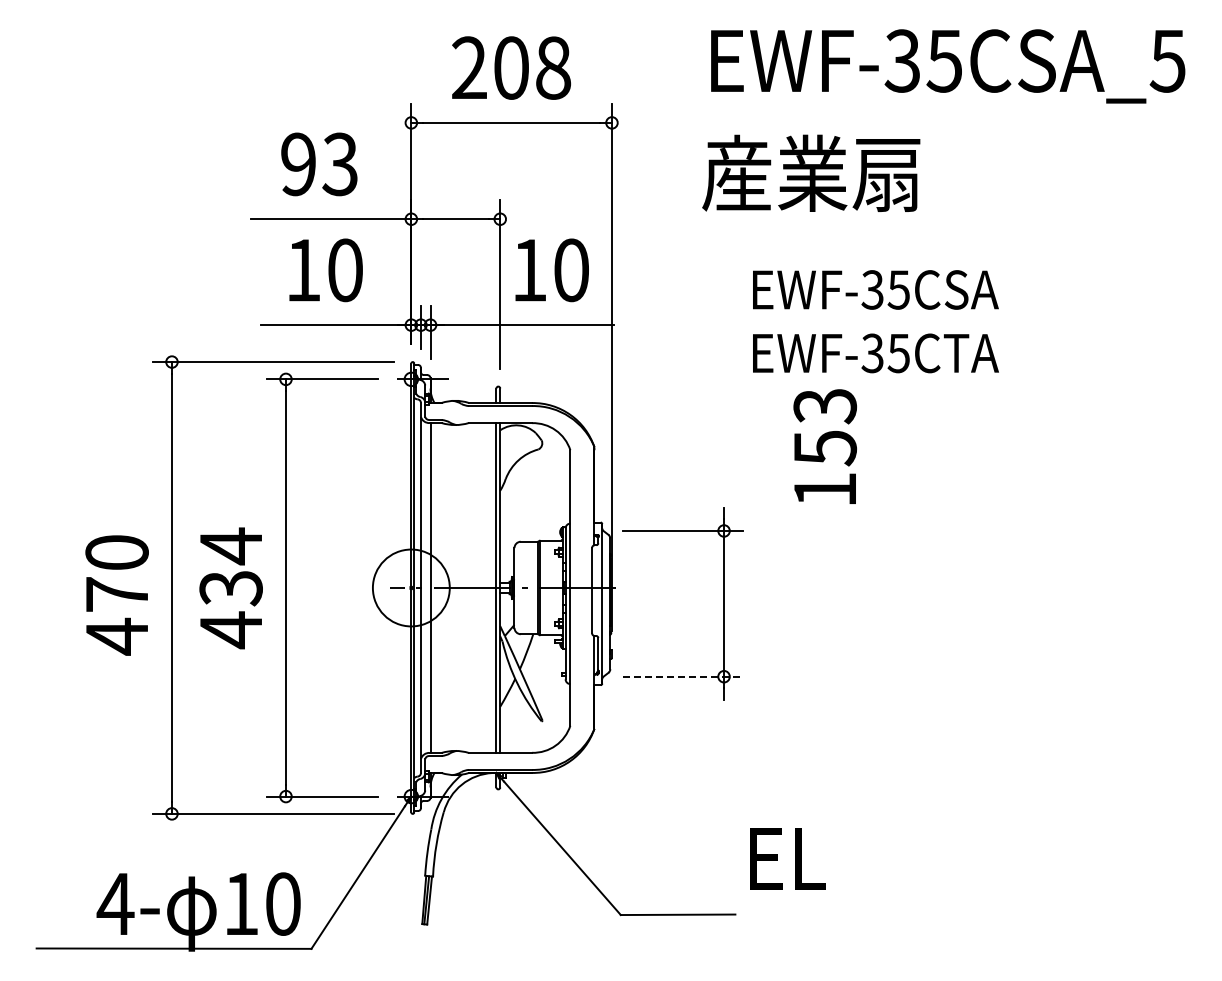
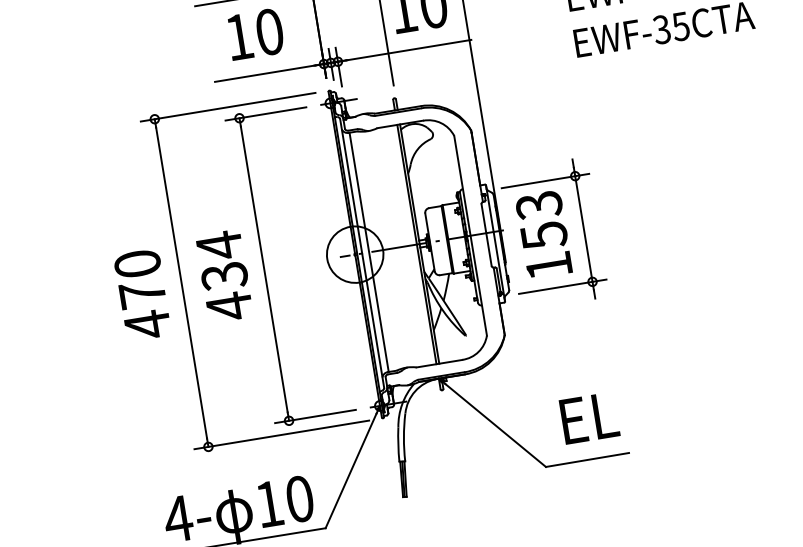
text: (824, 446) -> (543, 234), moved
line: (683, 676) -> (563, 286), dashed -> solid
text: (787, 858) -> (589, 417), moved

